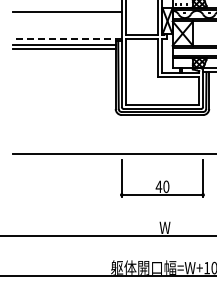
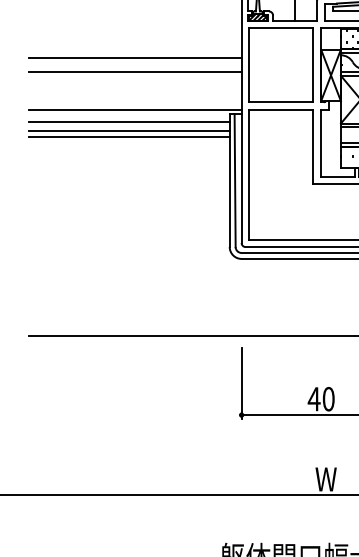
line: (67, 19) -> (135, 72), added
line: (66, 38) -> (133, 109), dashed -> solid
line: (64, 52) -> (129, 136), added

